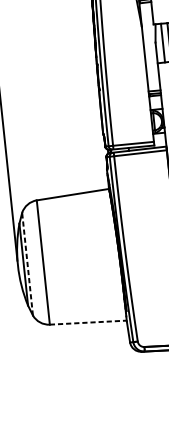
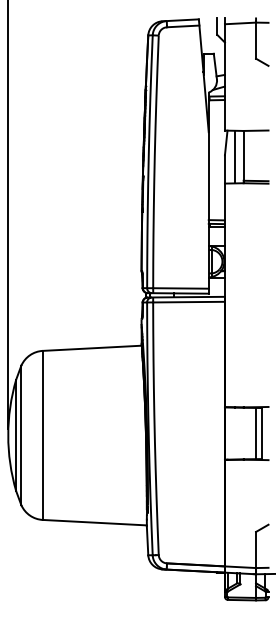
line: (27, 264) -> (21, 435), dashed -> solid
line: (88, 322) -> (95, 522), dashed -> solid

